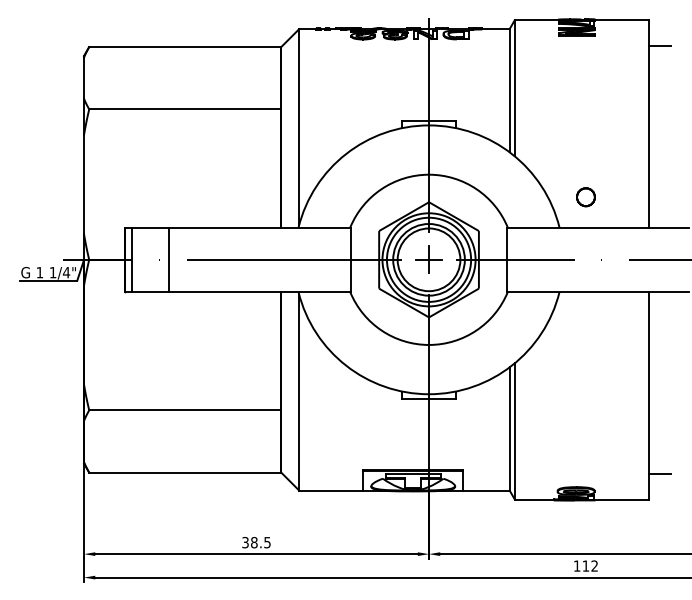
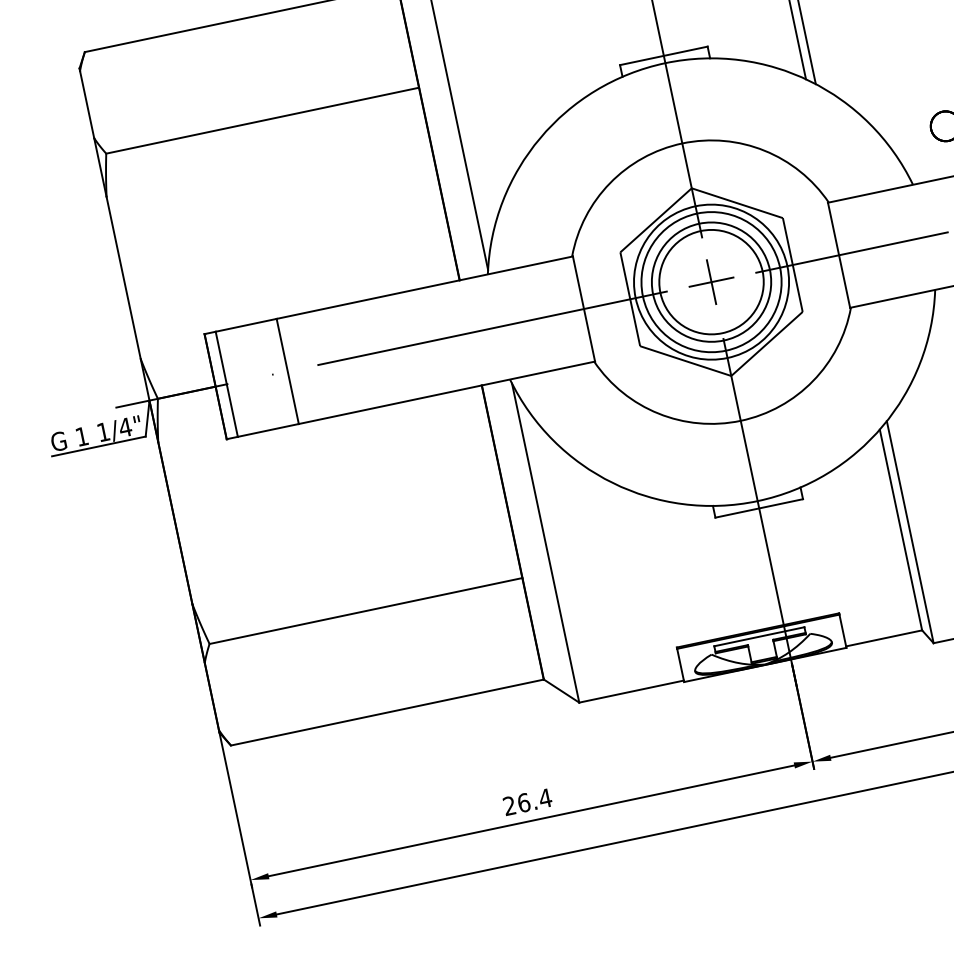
text: (256, 542) -> (527, 801), 38.5 -> 26.4

